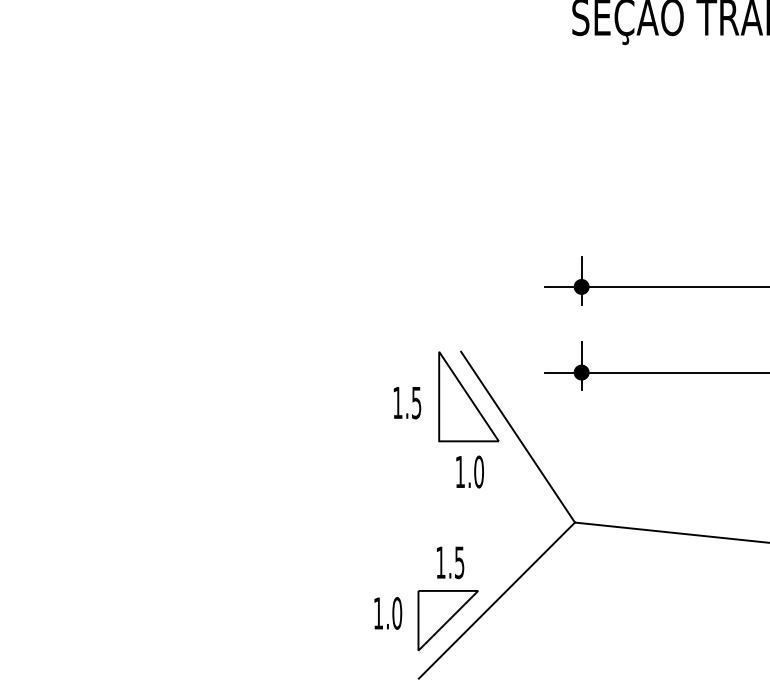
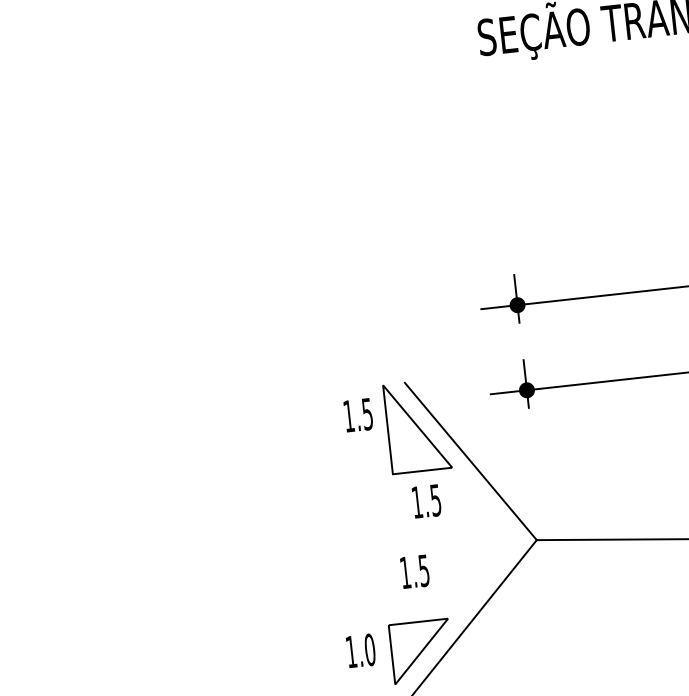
text: (407, 403) -> (358, 415), moved
text: (478, 471) -> (435, 499), 1.0 -> 1.5
text: (450, 562) -> (415, 571), moved

